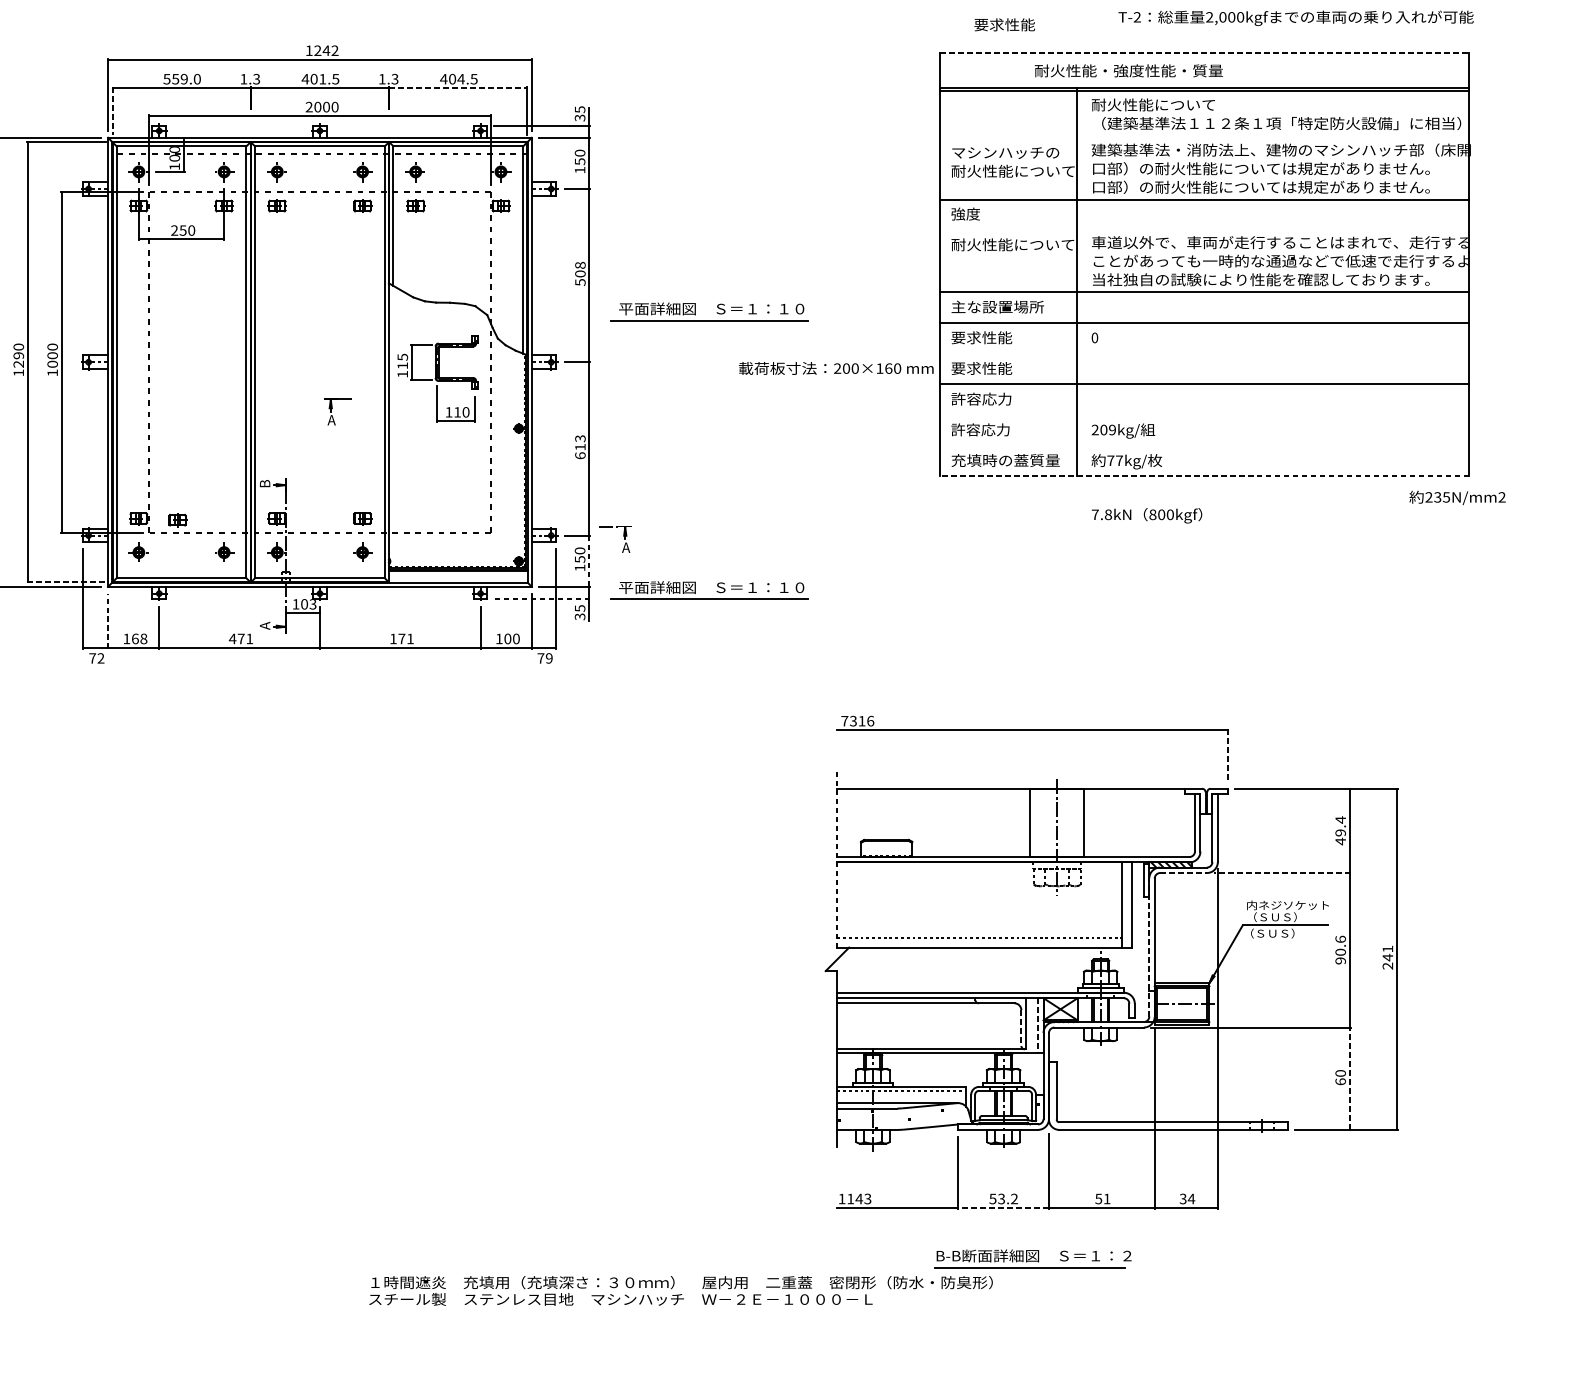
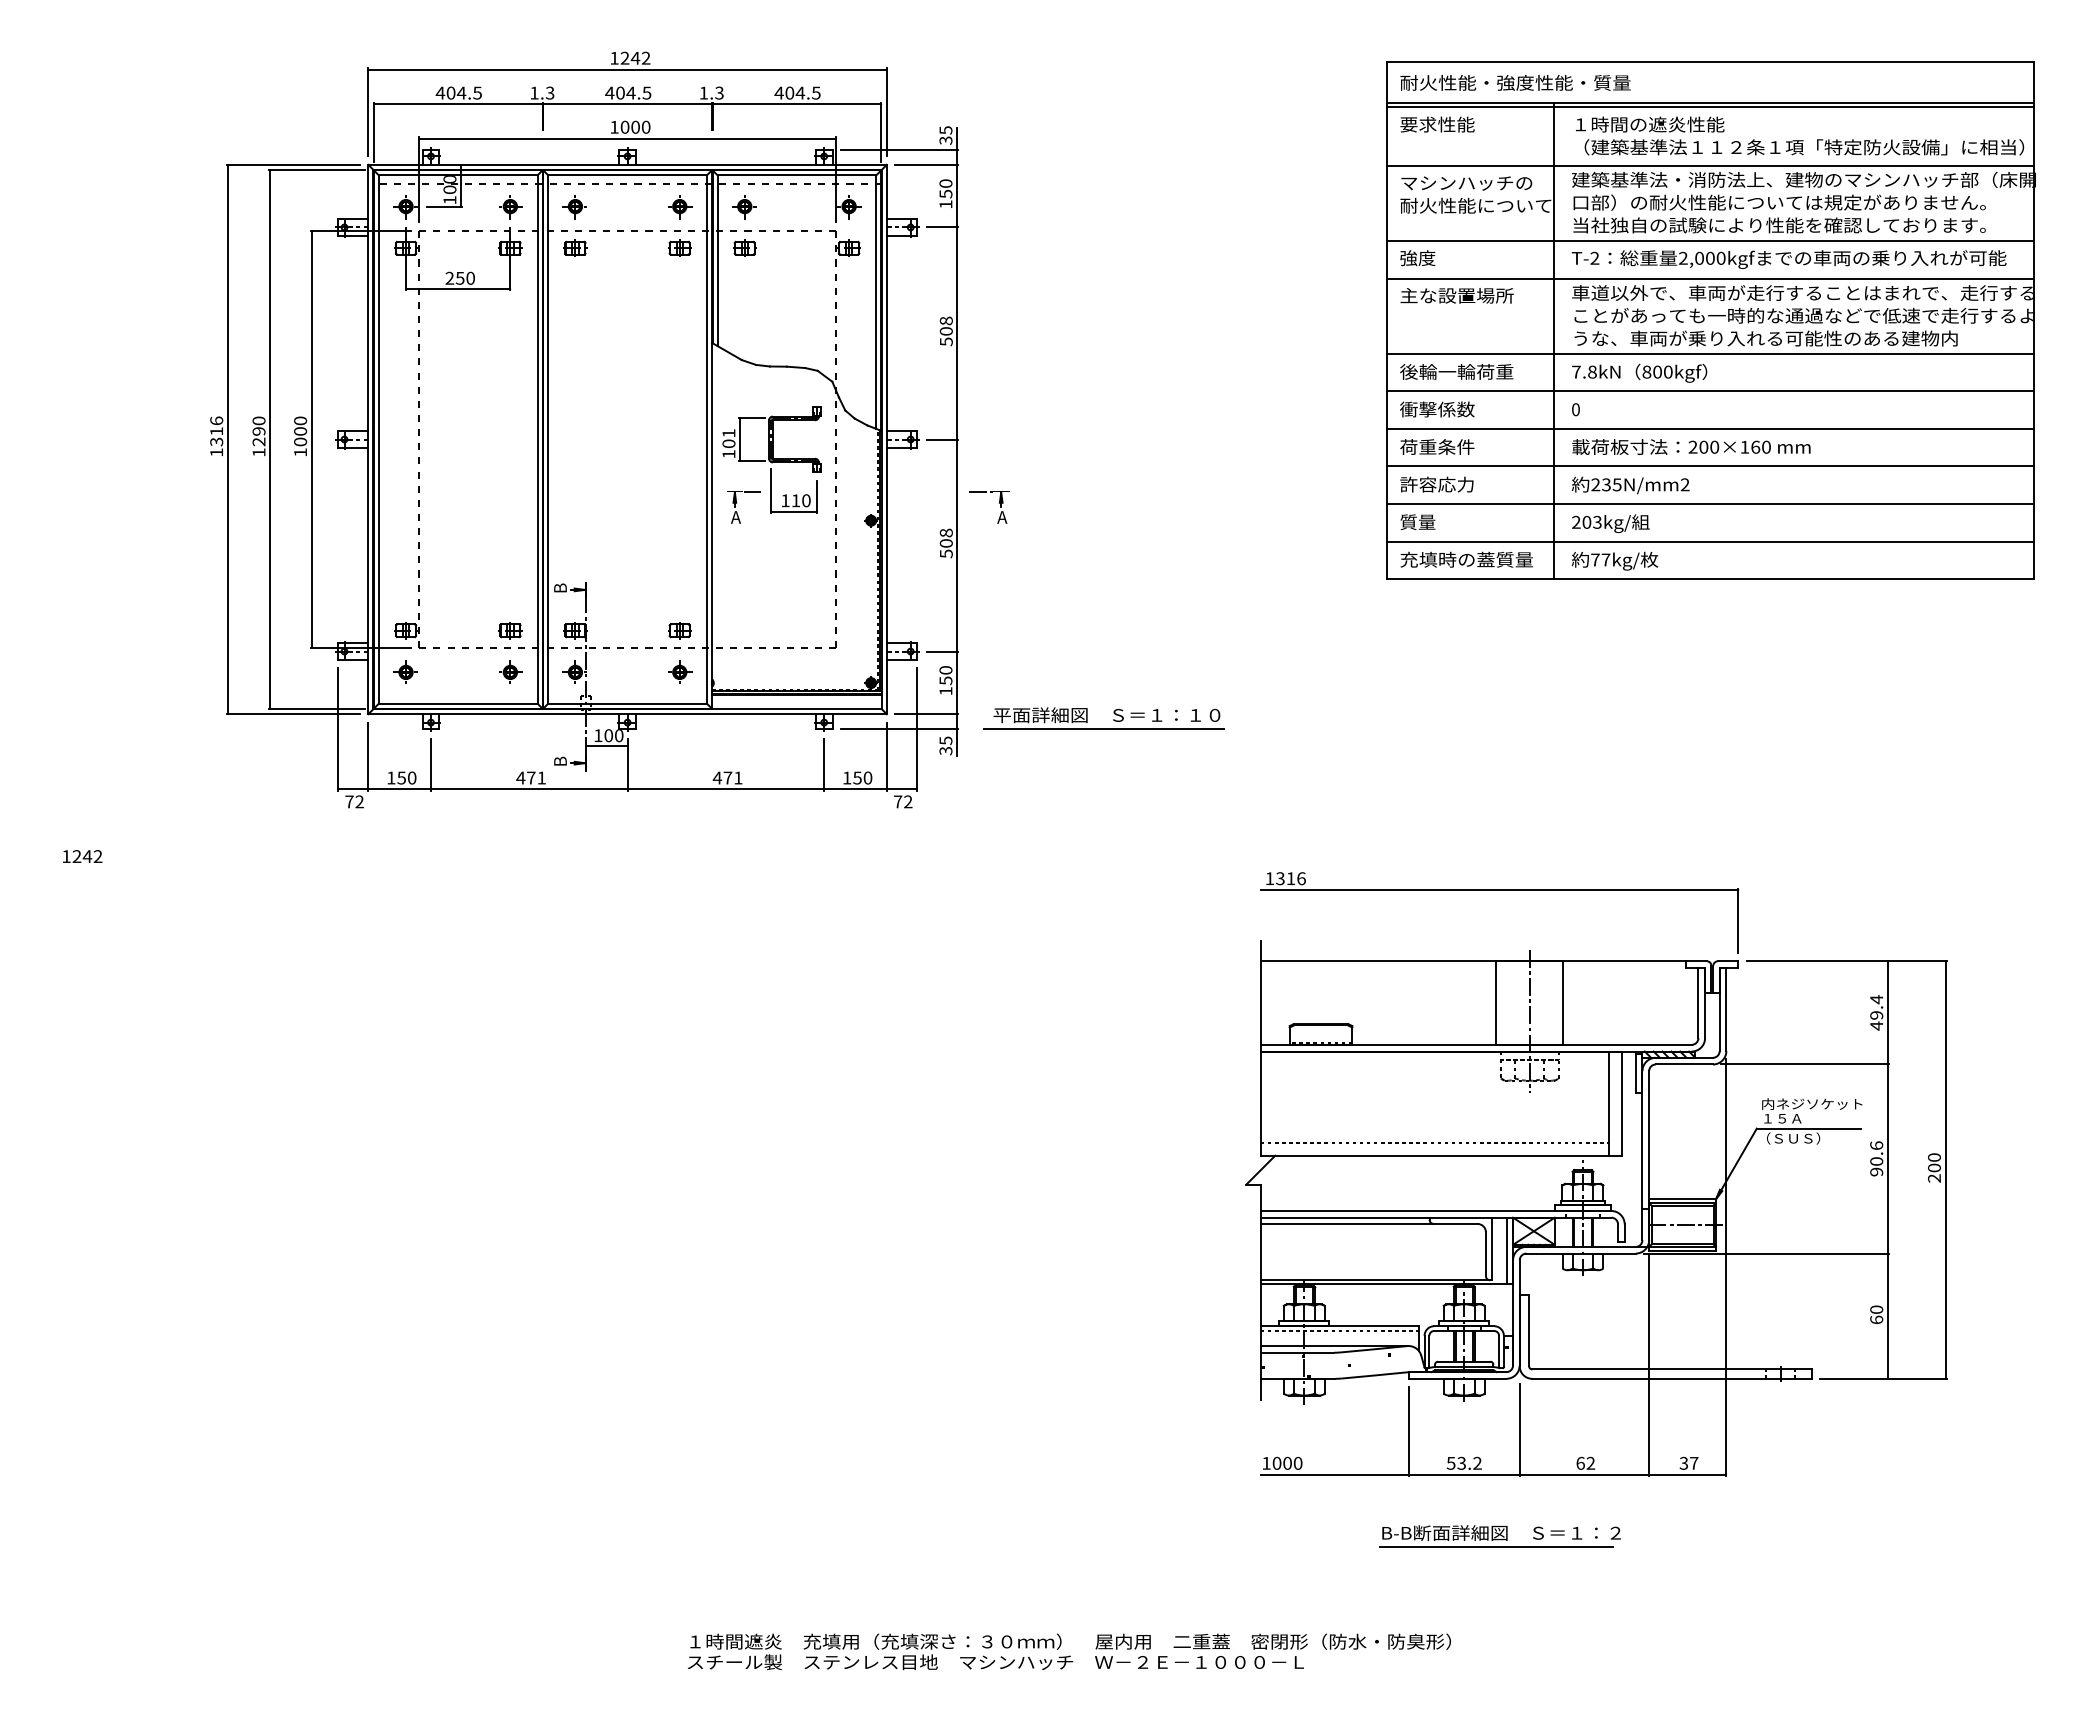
text: (1295, 18) -> (1788, 259), moved
text: (1004, 24) -> (1437, 124), moved
line: (1204, 53) -> (1710, 61), dashed -> solid
text: (1128, 70) -> (1515, 82), moved
text: (181, 78) -> (458, 92), 559.0 -> 404.5
text: (322, 78) -> (630, 92), 401.5 -> 404.5
line: (458, 88) -> (797, 104), dashed -> solid
text: (1154, 104) -> (1648, 124), 耐火性能について -> １時間の遮炎性能
text: (309, 106) -> (614, 126), 2000 -> 1000
line: (112, 112) -> (373, 133), dashed -> solid
line: (1204, 138) -> (1709, 165), added
text: (1258, 187) -> (1775, 225), 口部）の耐火性能については規定がありません。 -> 当社独自の試験により性能を確認しております。
line: (1204, 230) -> (1709, 278), added
text: (1012, 244) -> (1475, 295), 耐火性能について -> 主な設置場所
text: (1261, 279) -> (1779, 338), 当社独自の試験により性能を確認しております。 -> うな、車両が乗り入れる可能性のある建物内
text: (997, 306) -> (1456, 371), 主な設置場所 -> 後輪一輪荷重
part: (708, 319) -> (1103, 387), removed
text: (981, 337) -> (1437, 409), 要求性能 -> 衝撃係数
line: (1204, 353) -> (1709, 428), added
text: (402, 361) -> (728, 438), 115 -> 101
text: (836, 368) -> (1691, 446), moved
text: (981, 368) -> (1437, 446), 要求性能 -> 荷重条件
part: (332, 408) -> (737, 503), moved
line: (1204, 415) -> (1709, 504), added
text: (980, 430) -> (1435, 522), 許容応力 -> 質量
text: (1112, 430) -> (1597, 522), 209kg/ -> 203kg/
line: (1204, 445) -> (1709, 541), added
text: (579, 447) -> (945, 543), 613 -> 508
line: (1204, 476) -> (1710, 579), dashed -> solid
text: (1457, 497) -> (1630, 485), moved
text: (1146, 515) -> (1639, 372), moved
part: (177, 520) -> (510, 630), moved
part: (623, 536) -> (999, 503), moved
line: (589, 561) -> (957, 683), dashed -> solid
line: (66, 582) -> (317, 708), dashed -> solid
line: (542, 598) -> (899, 728), dashed -> solid
text: (312, 604) -> (618, 735), 103 -> 100
line: (108, 621) -> (368, 756), dashed -> solid
text: (265, 625) -> (560, 761), A -> B
text: (139, 638) -> (406, 777), 168 -> 150
text: (393, 638) -> (717, 777), 171 -> 471
text: (507, 638) -> (857, 777), 100 -> 150
text: (549, 658) -> (908, 801), 79 -> 72
text: (844, 721) -> (1269, 878), 7316 -> 1316
line: (1227, 756) -> (1738, 921), dashed -> solid
line: (837, 859) -> (1260, 1048), dashed -> solid
line: (1183, 873) -> (1684, 1064), dashed -> solid
line: (1282, 873) -> (1805, 1064), dashed -> solid
text: (1272, 917) -> (1793, 1118), （ＳＵＳ） -> １５Ａ
line: (1149, 947) -> (1642, 1155), dashed -> solid
text: (1387, 953) -> (1934, 1162), 241 -> 200
line: (1038, 1025) -> (1506, 1251), dashed -> solid
line: (1021, 1028) -> (1485, 1254), dashed -> solid
line: (1349, 1078) -> (1887, 1316), dashed -> solid
text: (859, 1198) -> (1287, 1462), 1143 -> 1000
text: (1102, 1198) -> (1585, 1462), 51 -> 62
text: (1190, 1199) -> (1693, 1463), 34 -> 37
line: (1003, 1208) -> (1464, 1474), dashed -> solid
text: (681, 1290) -> (1069, 1651), moved

